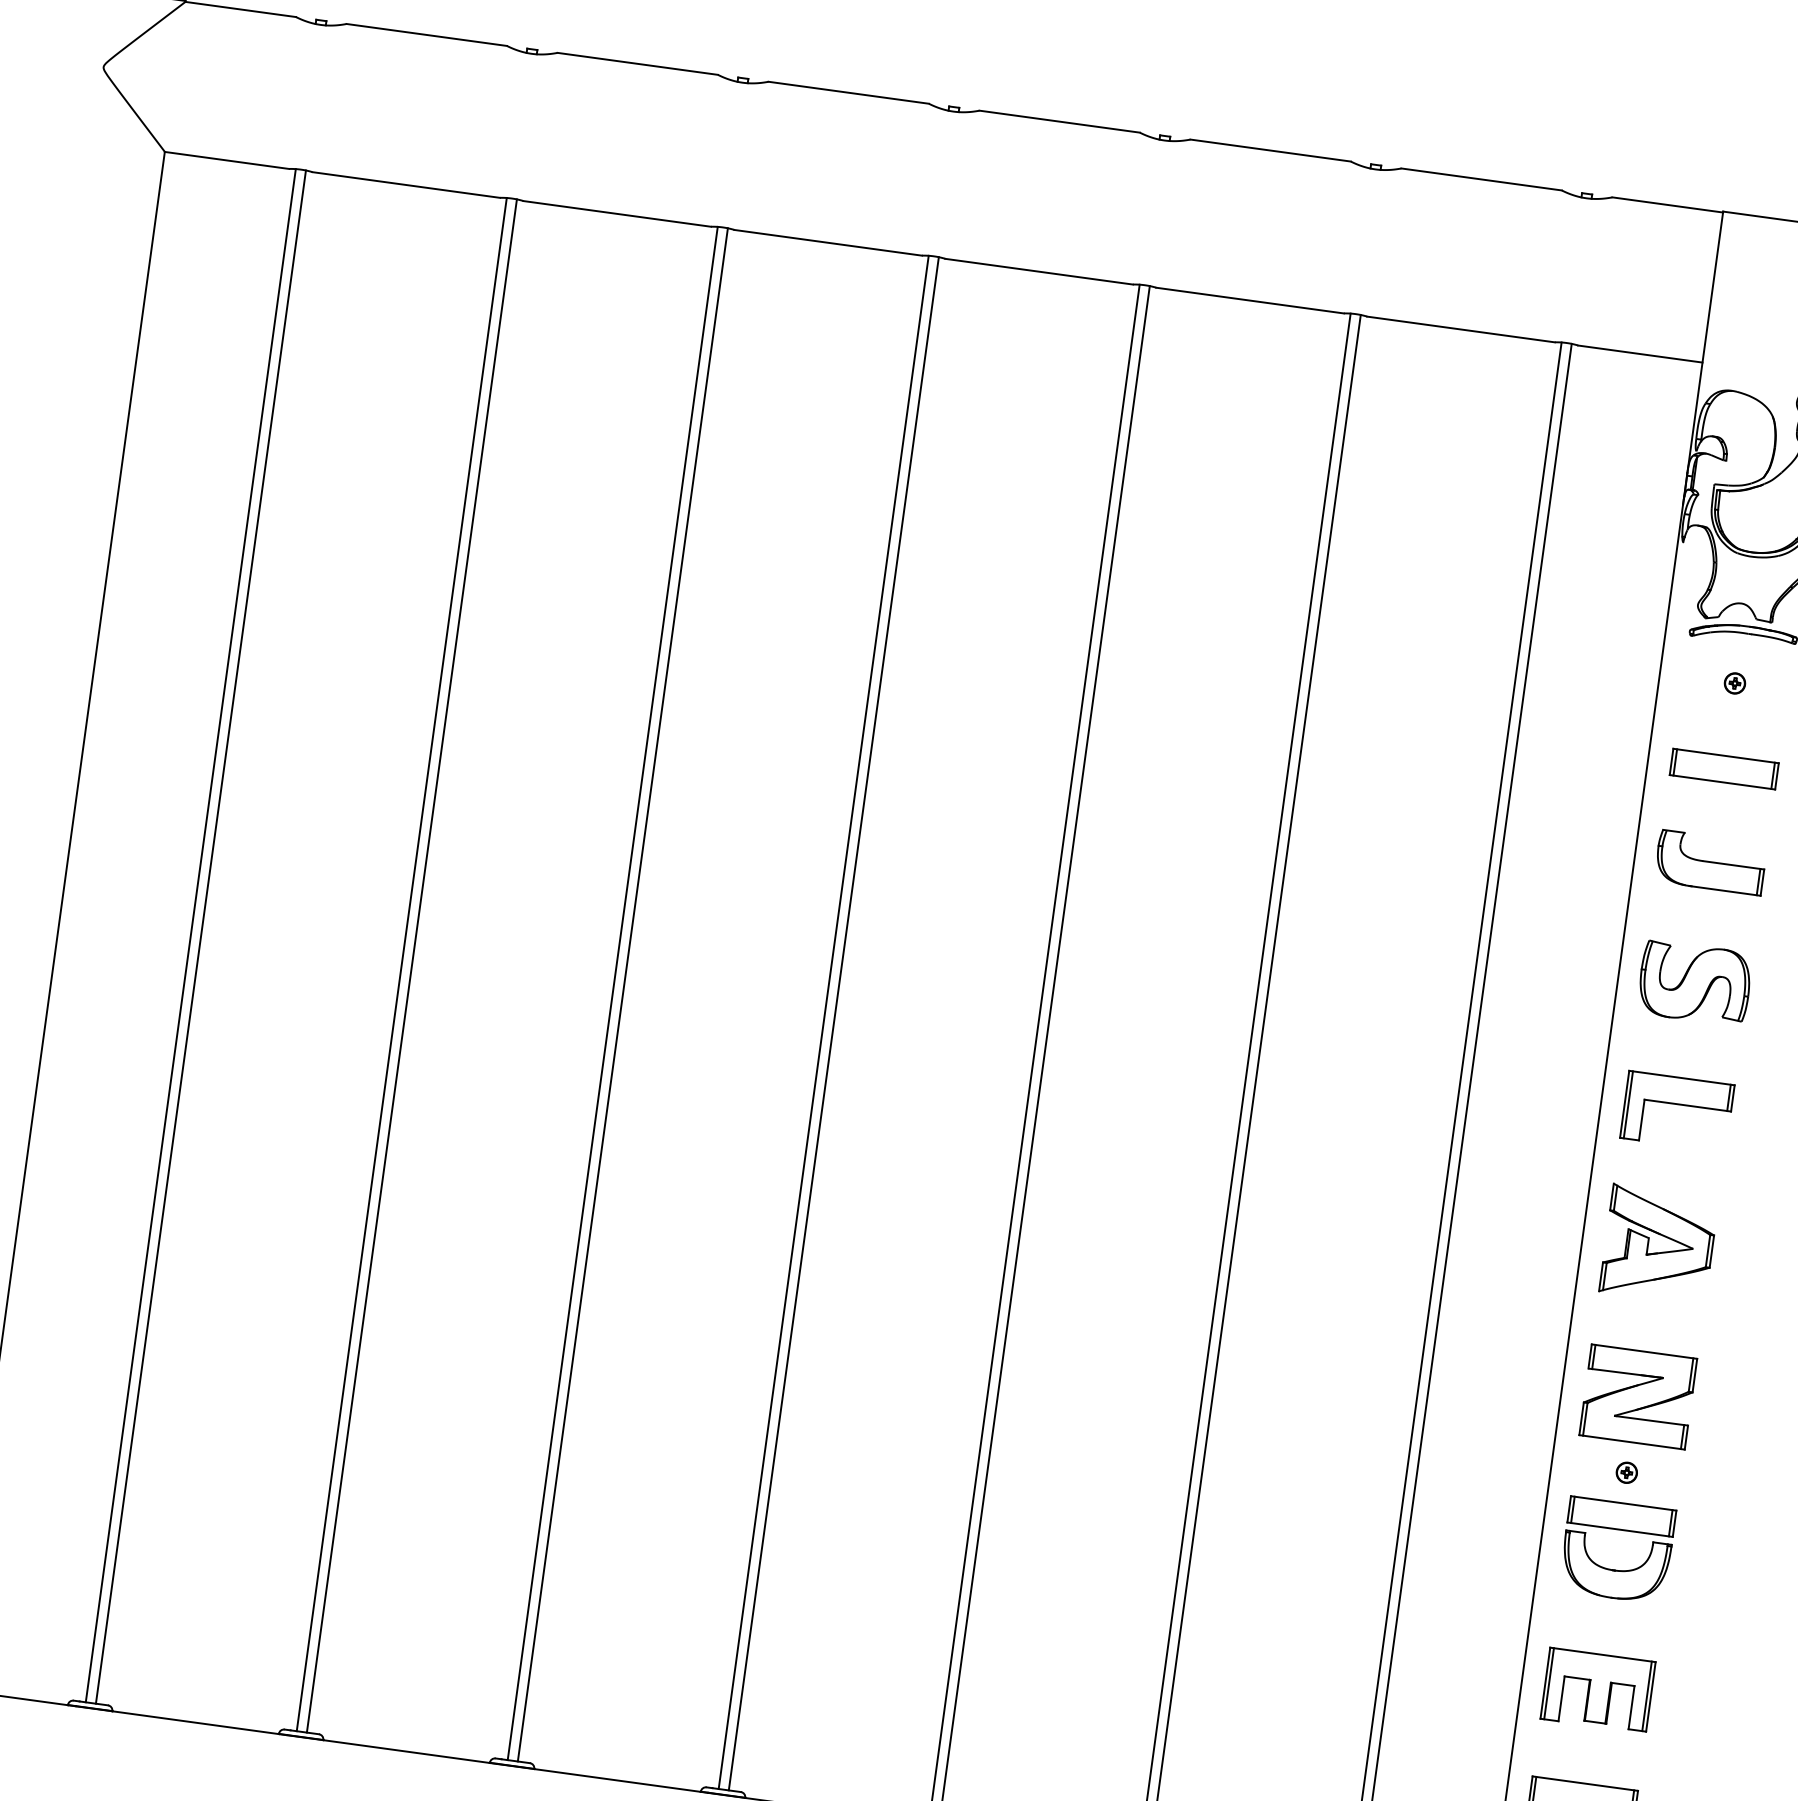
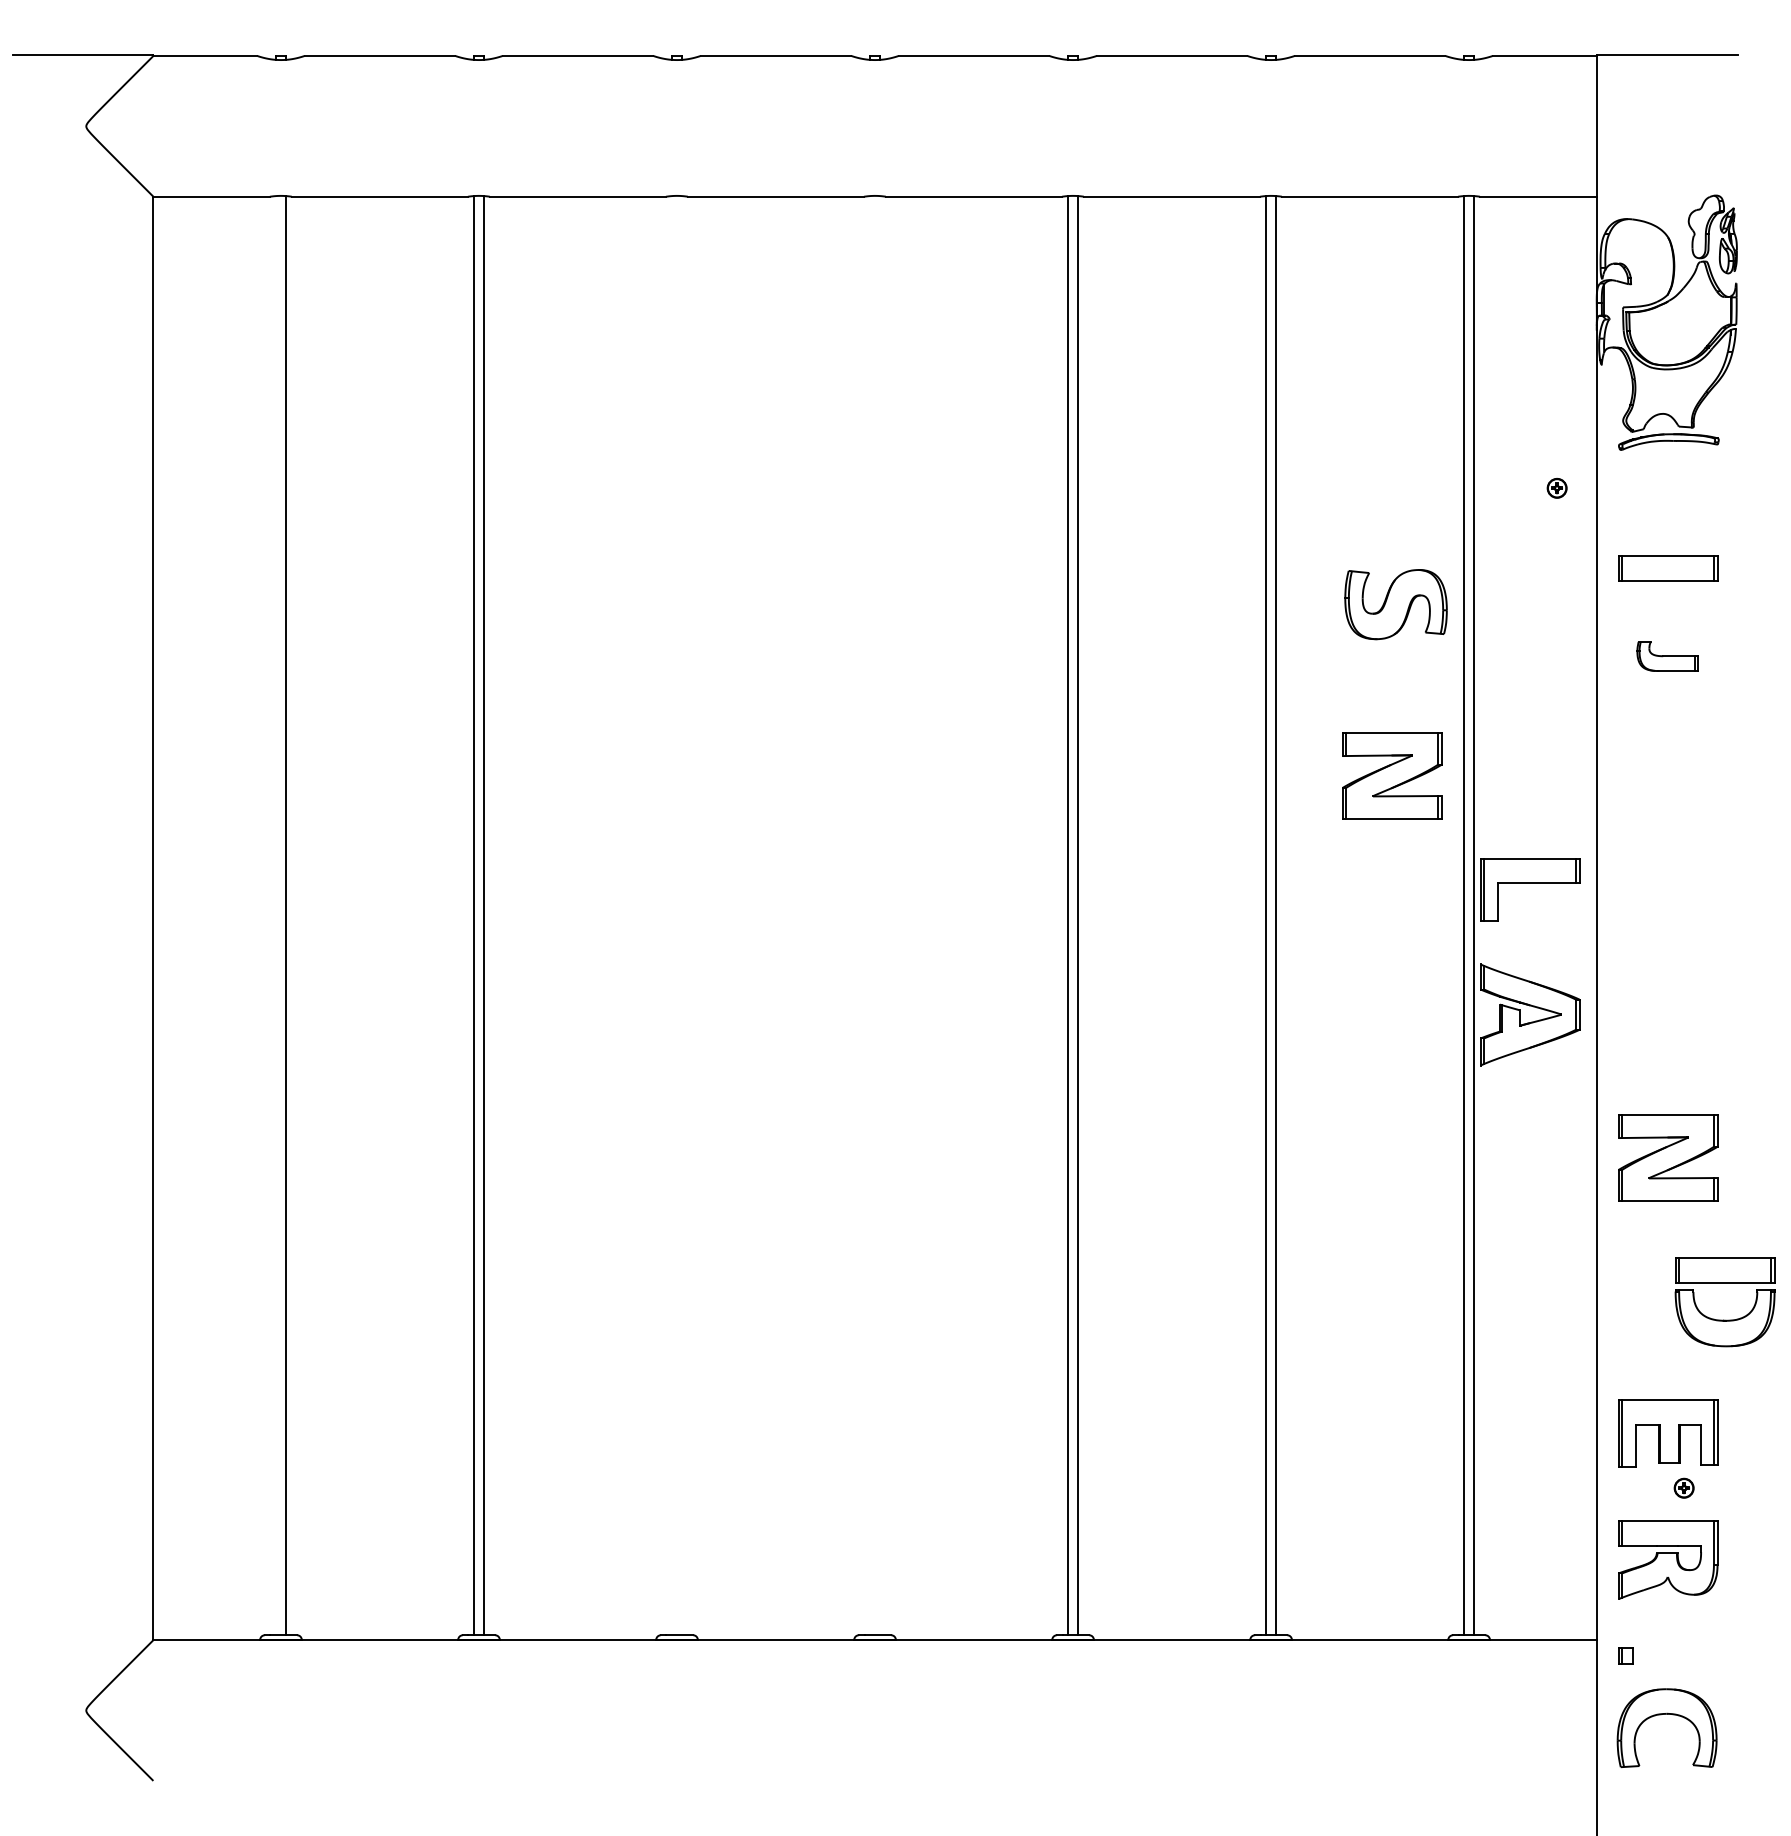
part: (1734, 683) -> (1556, 488), moved
part: (1710, 862) -> (1667, 656), size x0.6
line: (191, 935) -> (276, 915), removed
part: (1400, 949) -> (1392, 775), added
part: (1694, 983) -> (1395, 604), moved
line: (612, 993) -> (672, 915), removed
line: (622, 994) -> (681, 915), removed
line: (823, 1022) -> (870, 915), removed
line: (833, 1023) -> (879, 915), removed
part: (1677, 1111) -> (1530, 889), moved
part: (1659, 1251) -> (1531, 1021), moved
part: (1626, 1471) -> (1683, 1487), moved
part: (1614, 1568) -> (1724, 1319), moved

